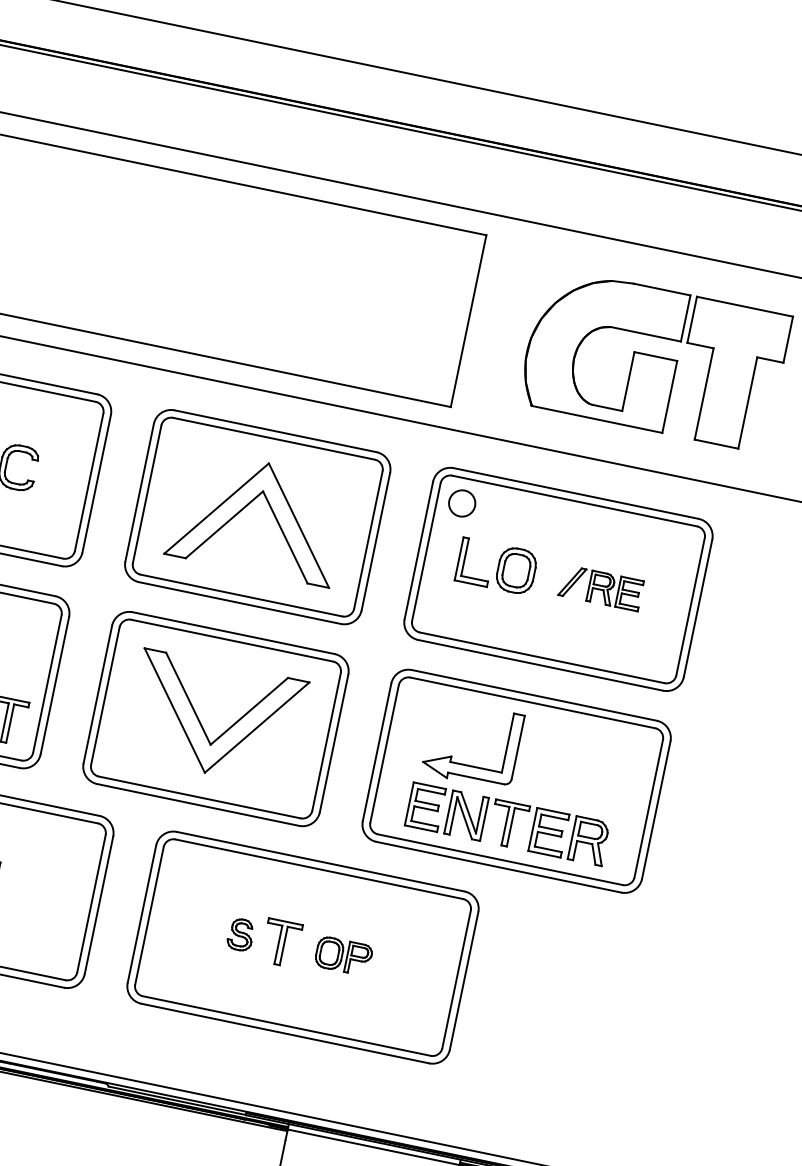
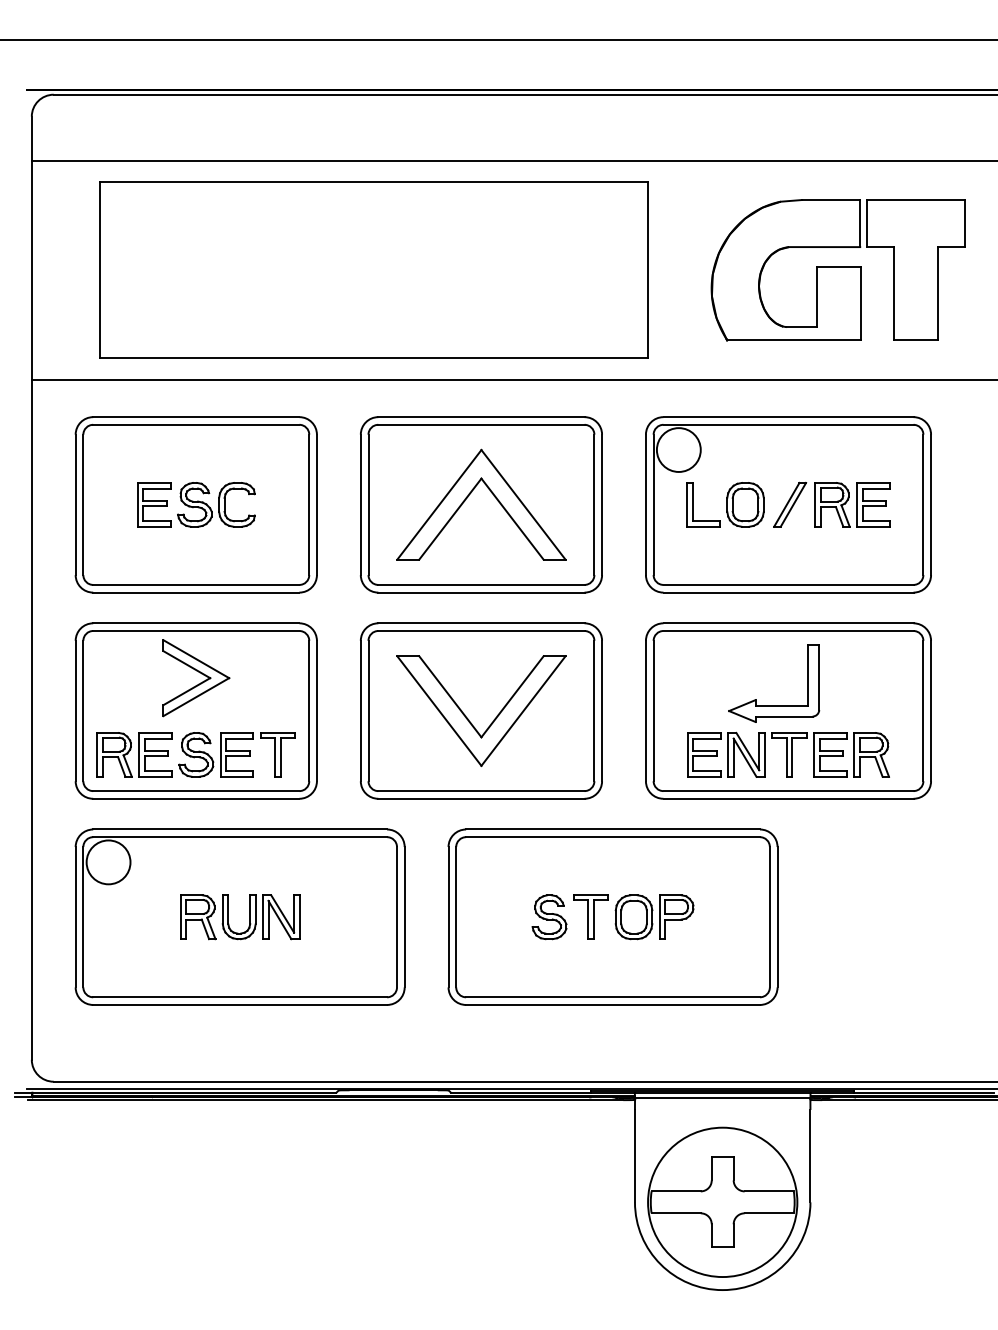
circle: (461, 502) -> (678, 449), size x1.67
part: (600, 587) -> (831, 504), size x1.43
part: (468, 765) -> (774, 705), moved
part: (240, 935) -> (549, 917), size x1.43
part: (343, 956) -> (654, 917), size x1.43

